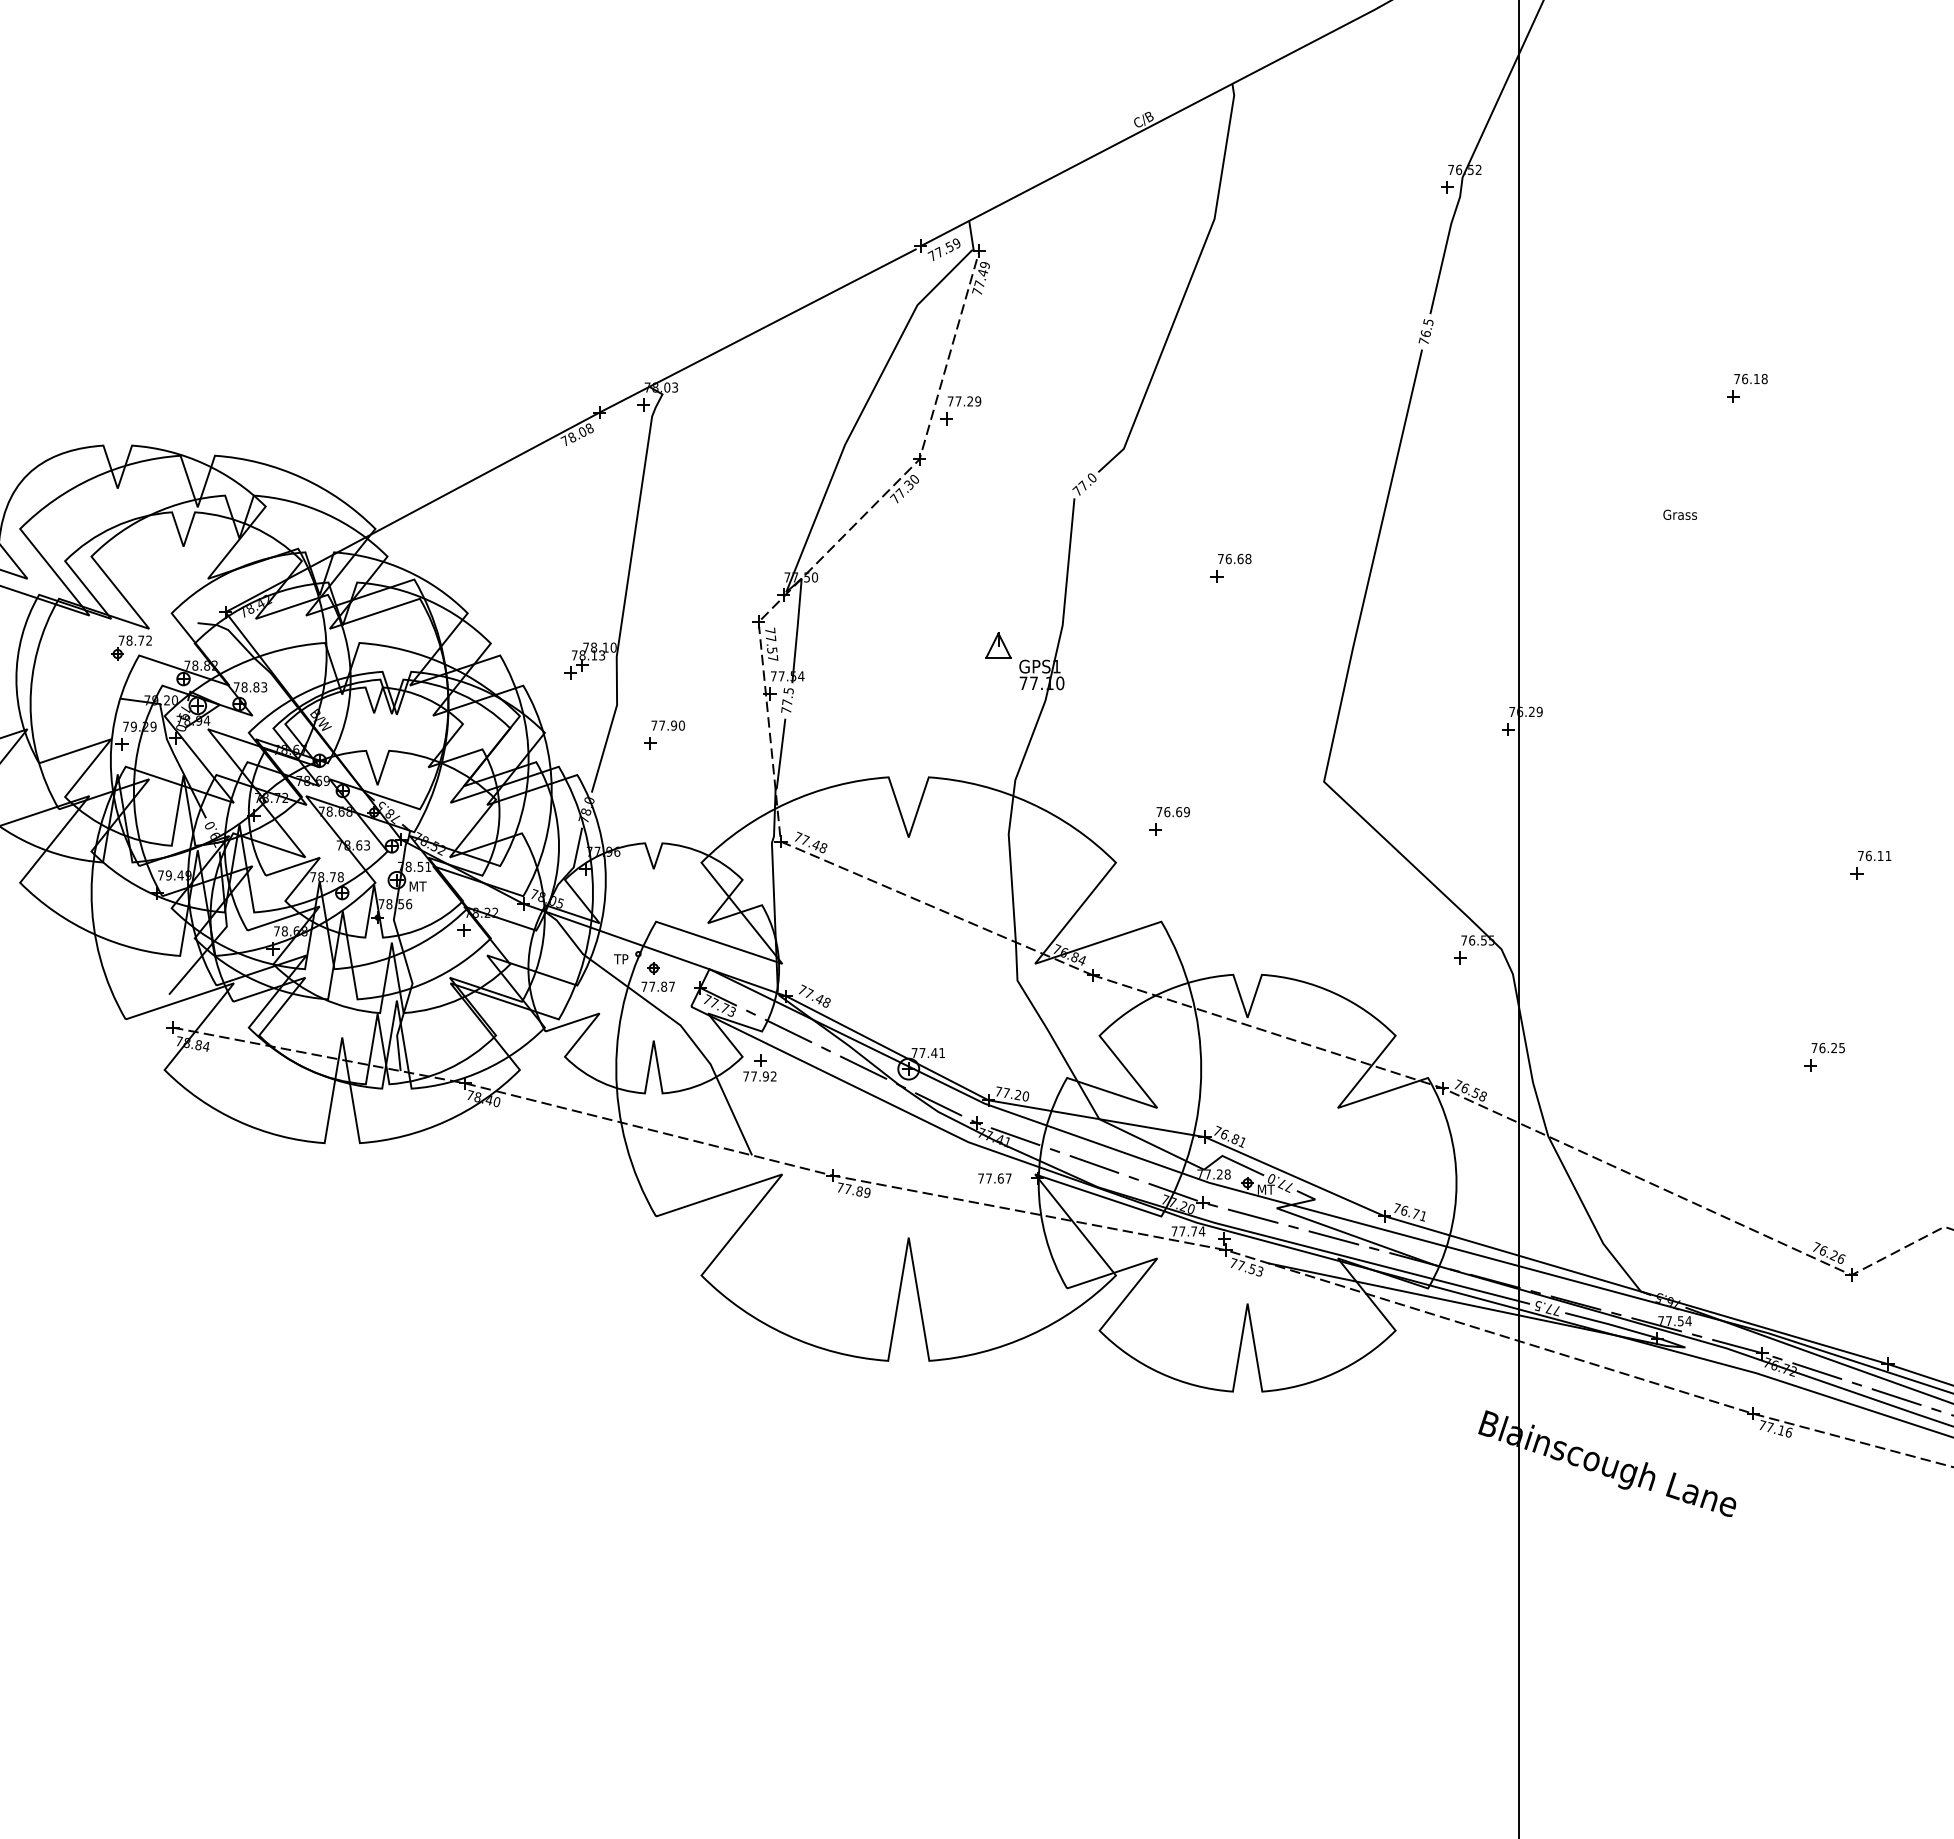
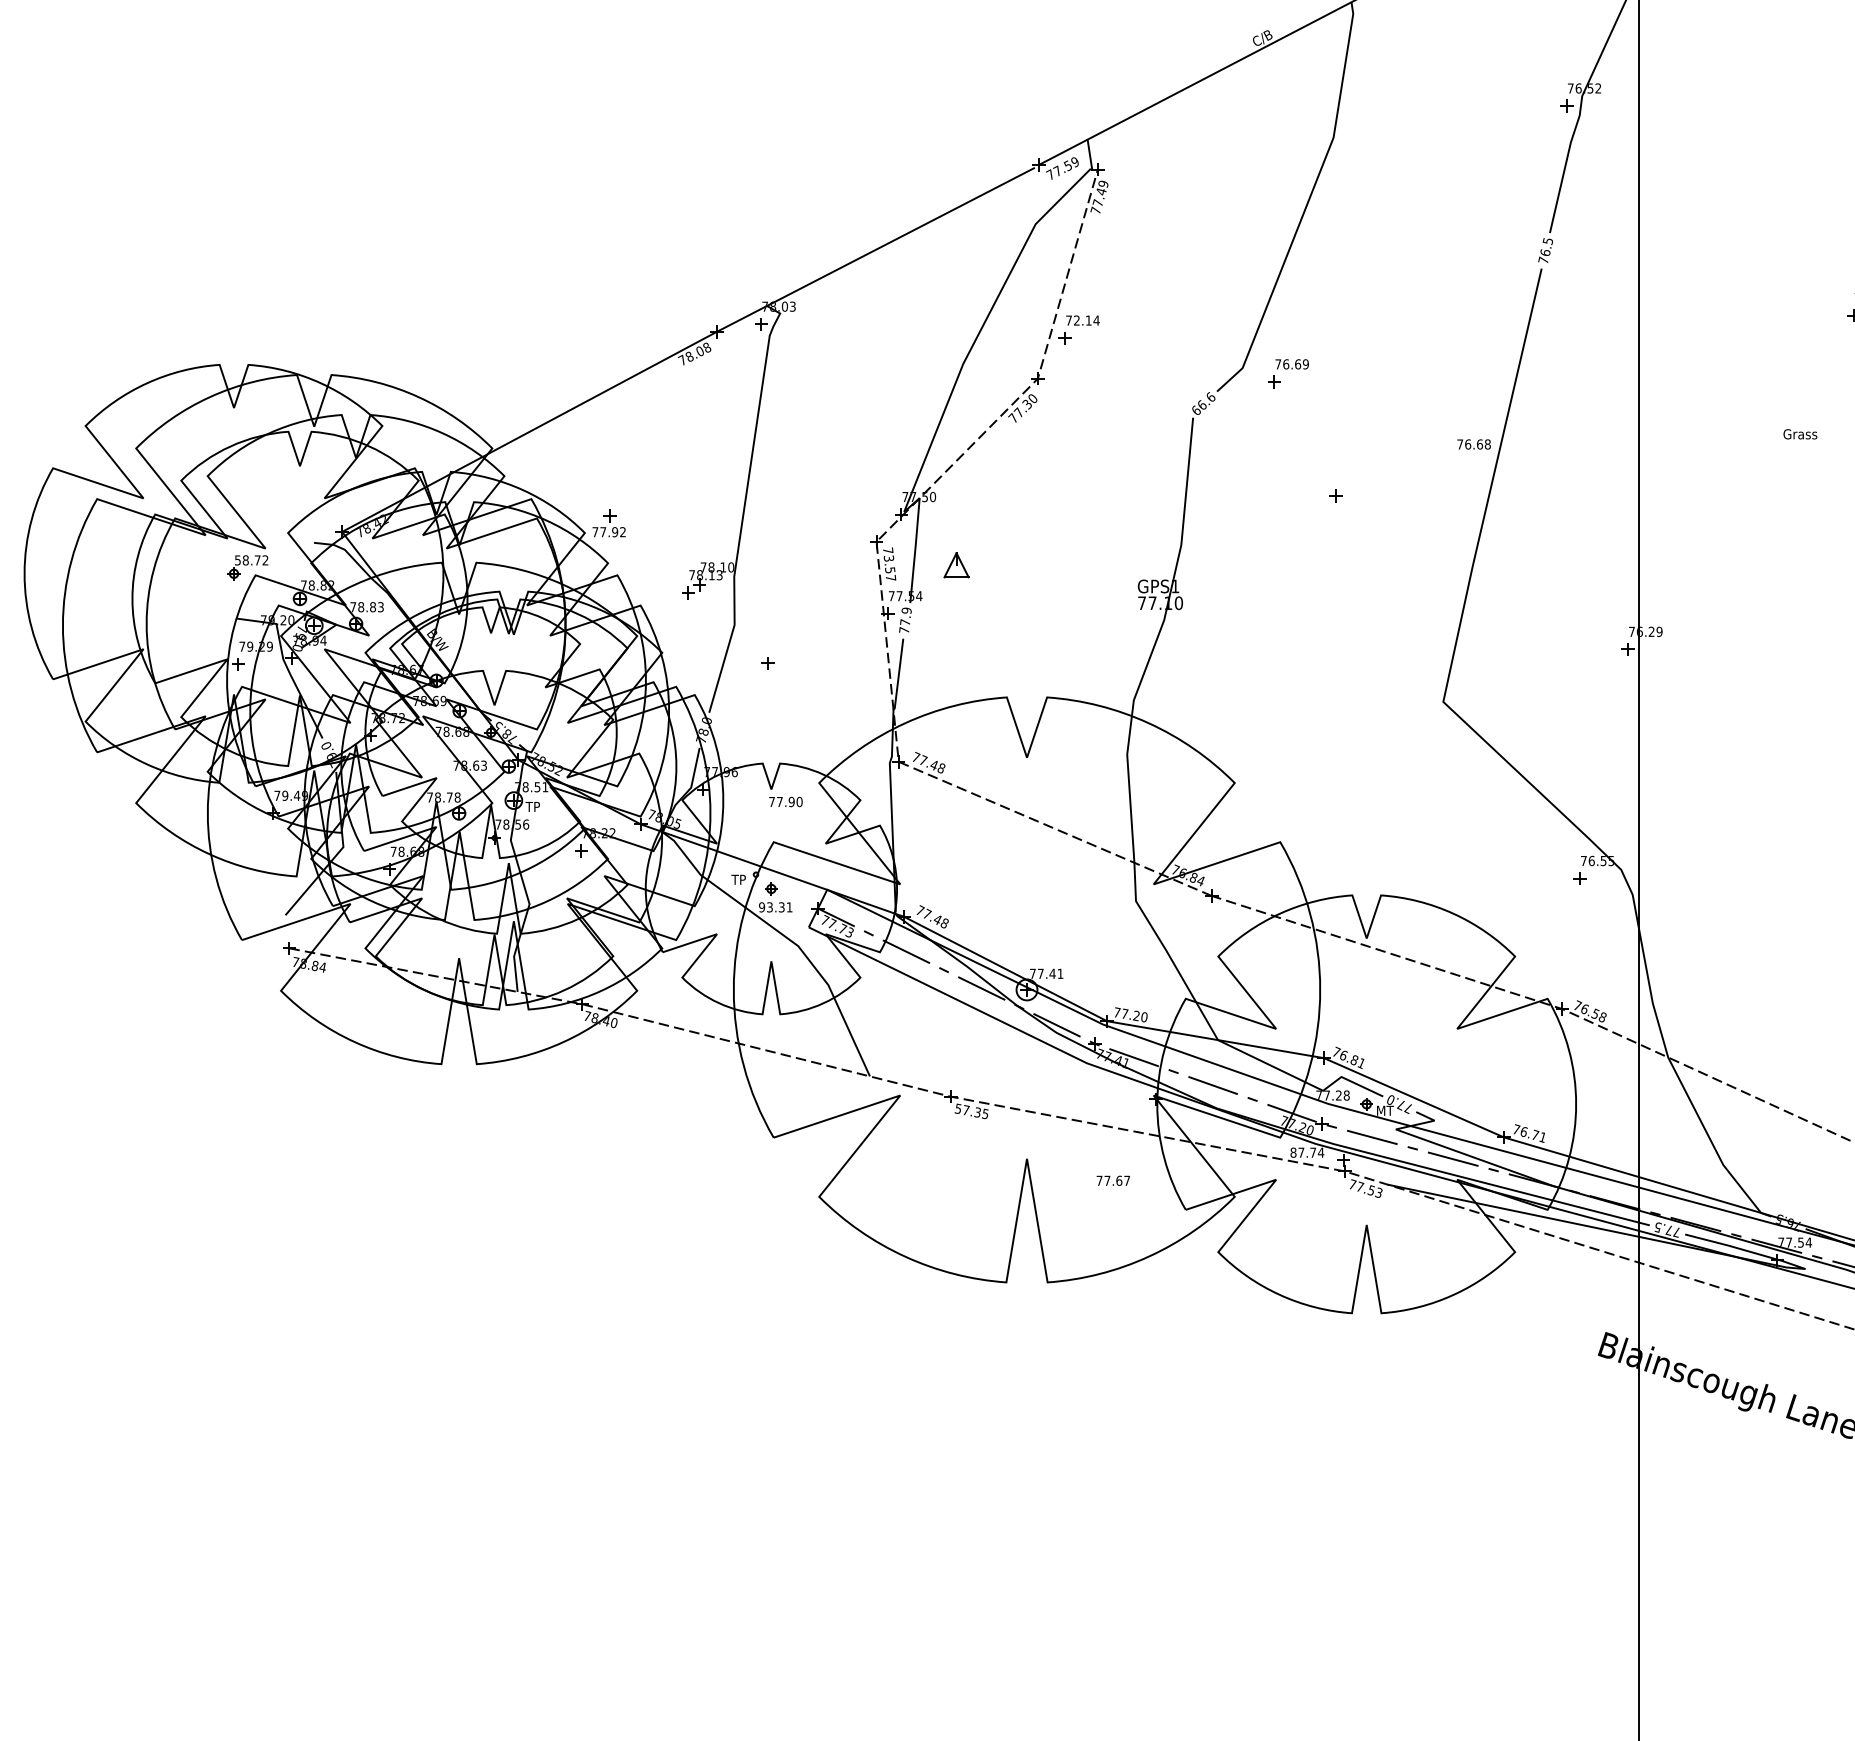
text: (968, 401) -> (1086, 320), 77.29 -> 72.14
text: (1084, 483) -> (1203, 402), 77.0 -> 66.6
text: (1234, 558) -> (1473, 443), moved
text: (771, 638) -> (889, 558), 77.57 -> 73.57
text: (121, 640) -> (237, 560), 78.72 -> 58.72
part: (998, 645) -> (956, 565), moved
text: (788, 690) -> (906, 610), 77.5 -> 77.9
text: (667, 725) -> (785, 801), moved
part: (1169, 821) -> (1288, 373), moved
text: (417, 886) -> (534, 806), MT -> TP
text: (657, 986) -> (775, 907), 77.87 -> 93.31
part: (759, 1067) -> (608, 523), moved
text: (994, 1178) -> (1112, 1180), moved
text: (853, 1189) -> (971, 1110), 77.89 -> 57.35
text: (1174, 1231) -> (1293, 1152), 77.74 -> 87.74

